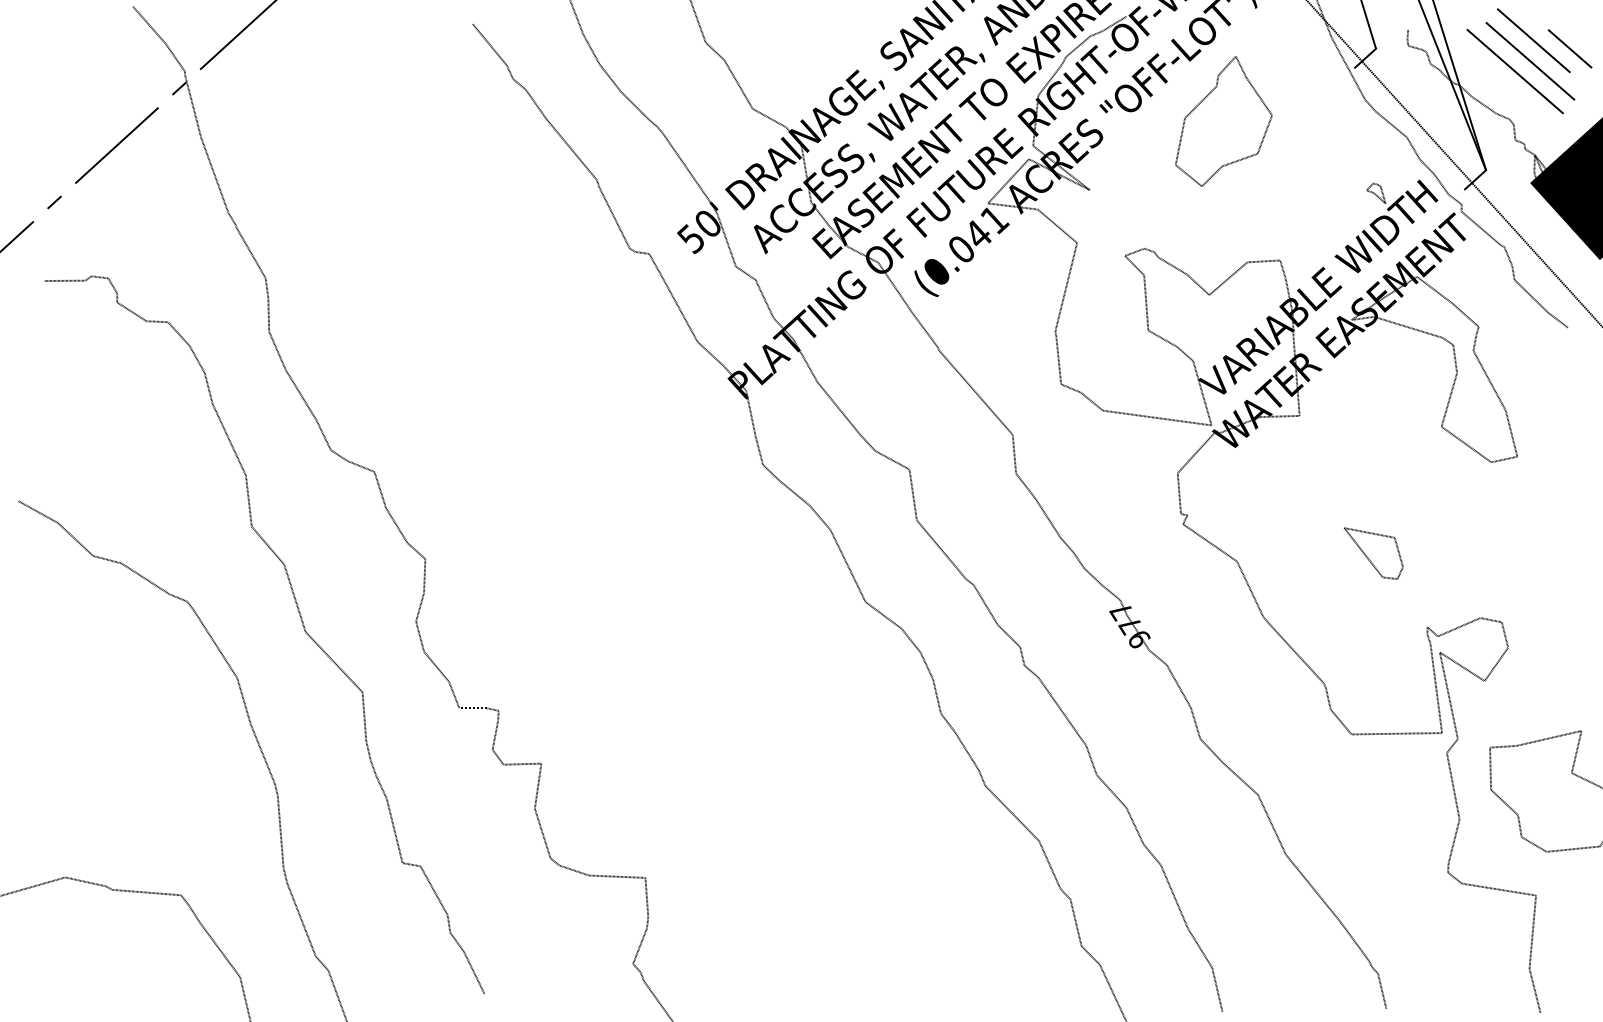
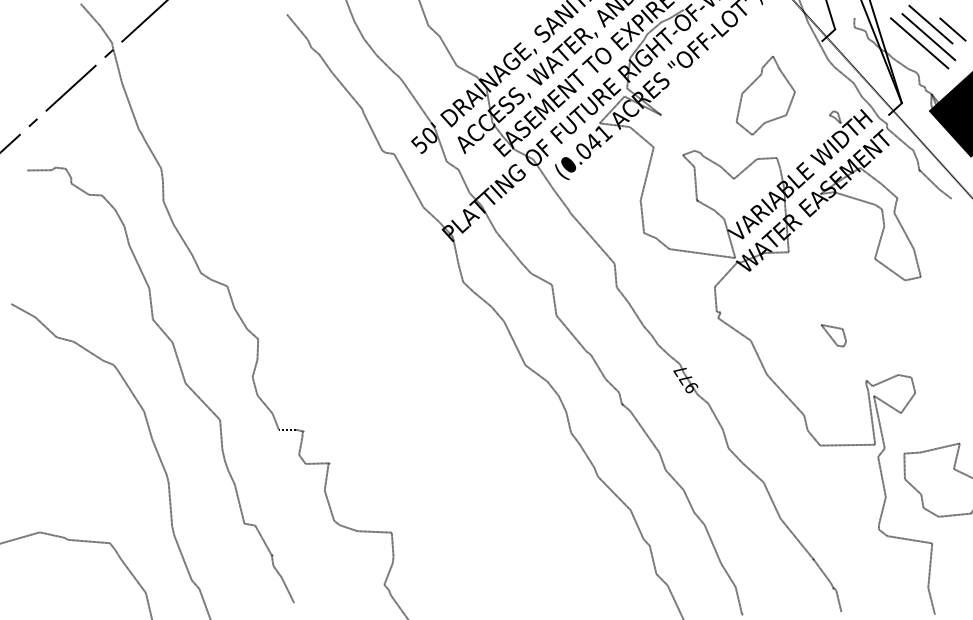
part: (1223, 121) -> (765, 95), moved
part: (1373, 553) -> (833, 335), size x0.7

